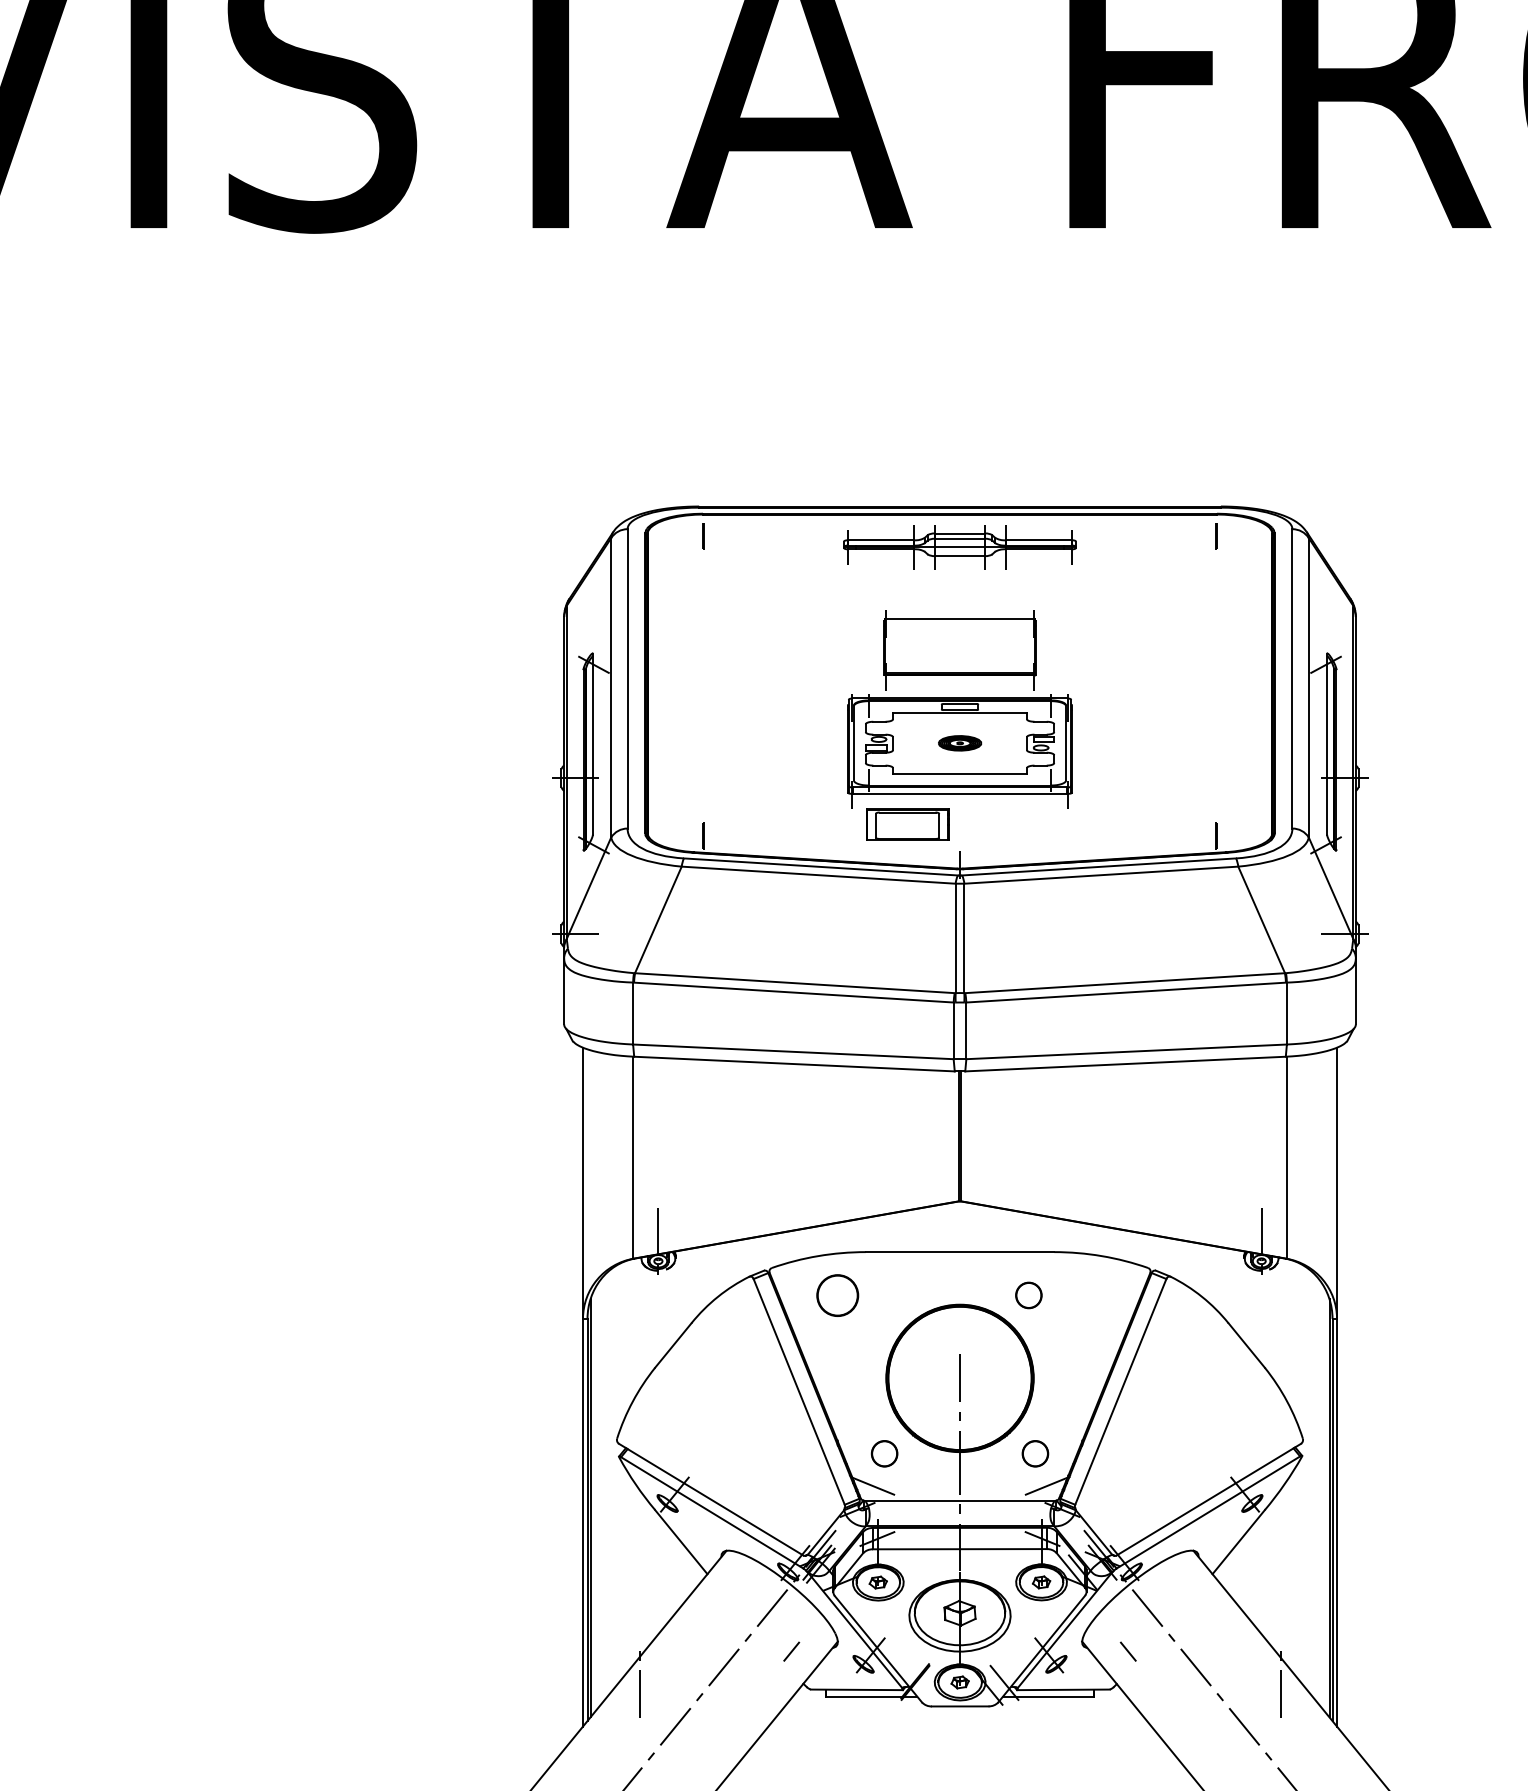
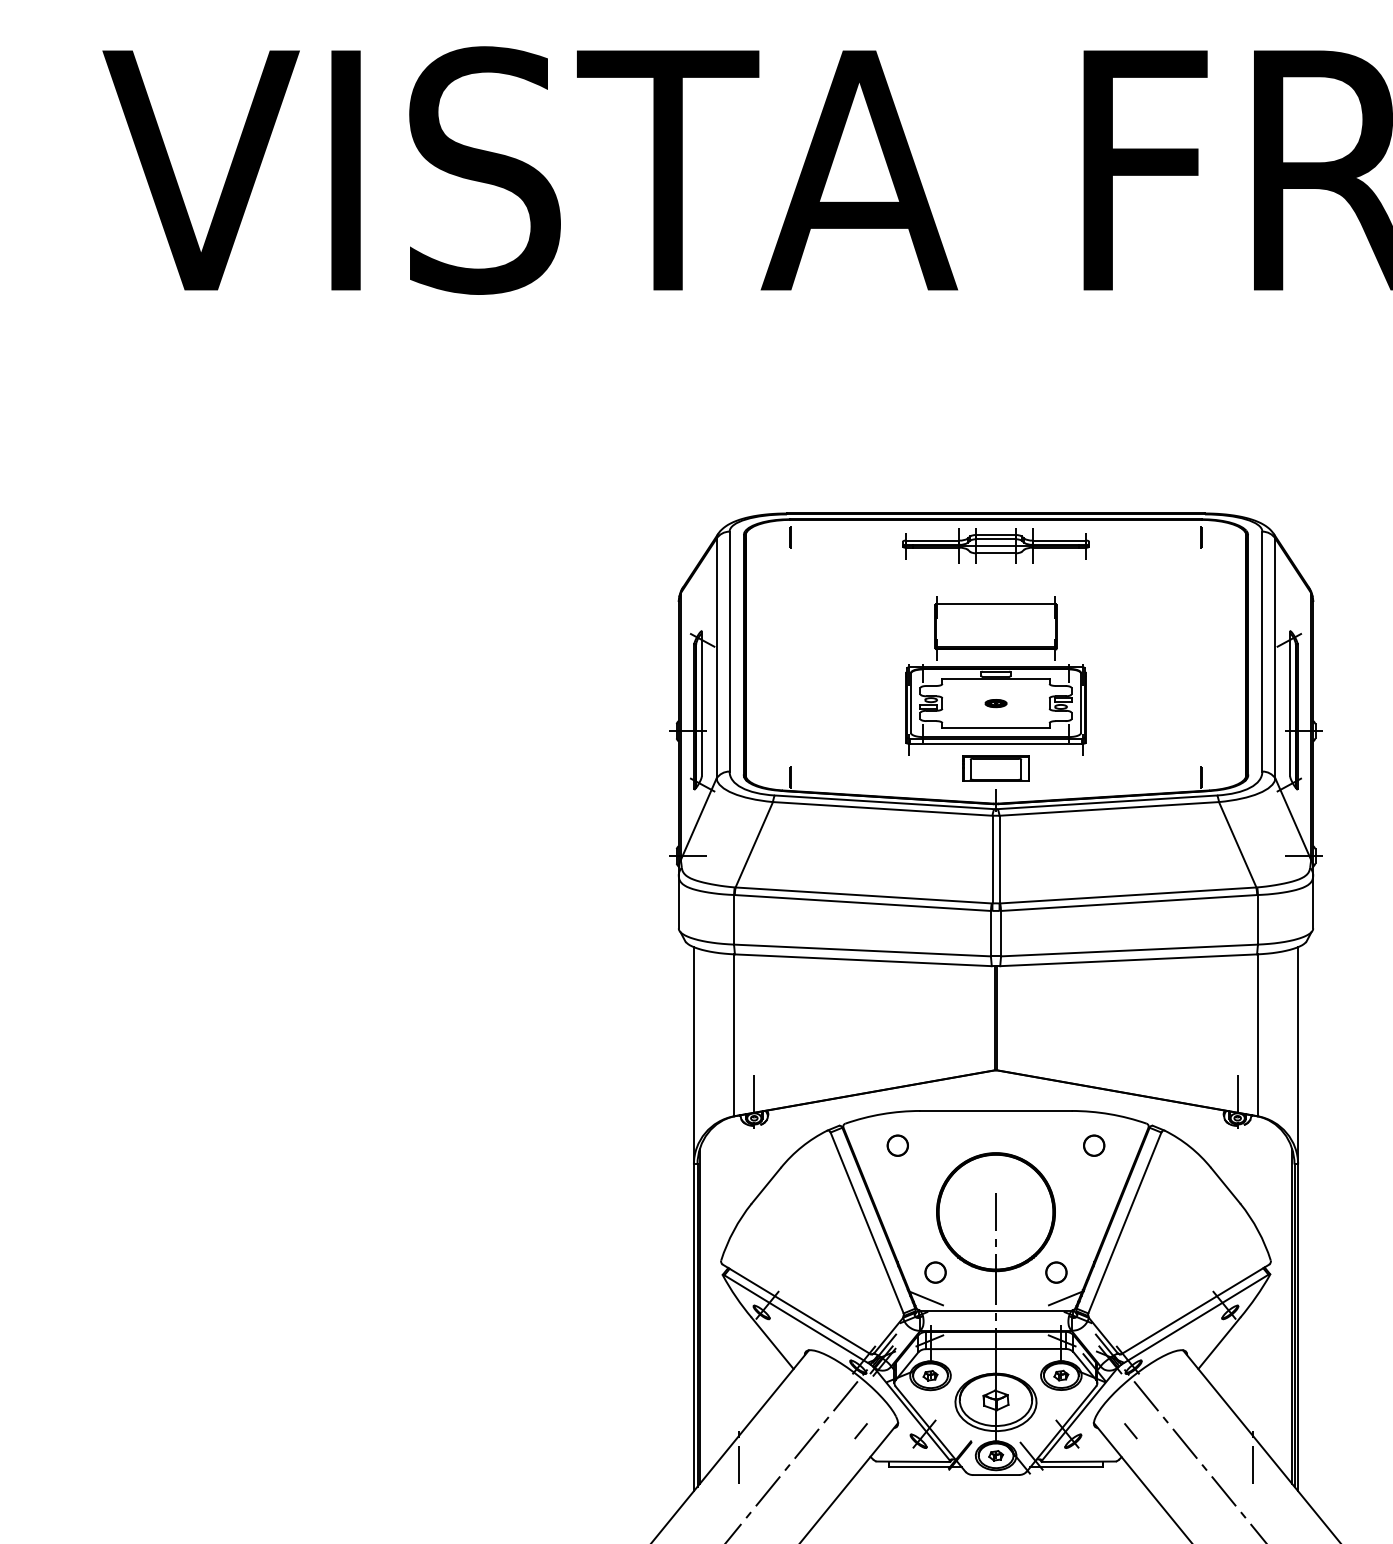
part: (959, 743) -> (995, 703), size x0.62
part: (906, 824) -> (995, 768), moved
circle: (837, 1295) -> (897, 1145), size x0.62
circle: (1029, 1295) -> (1094, 1145), moved

